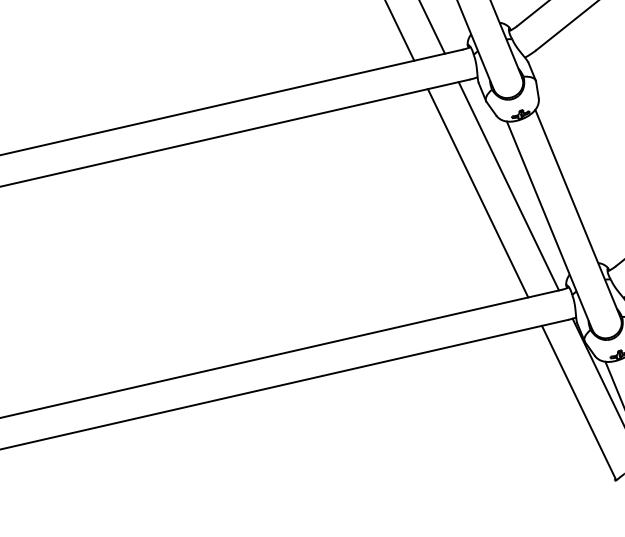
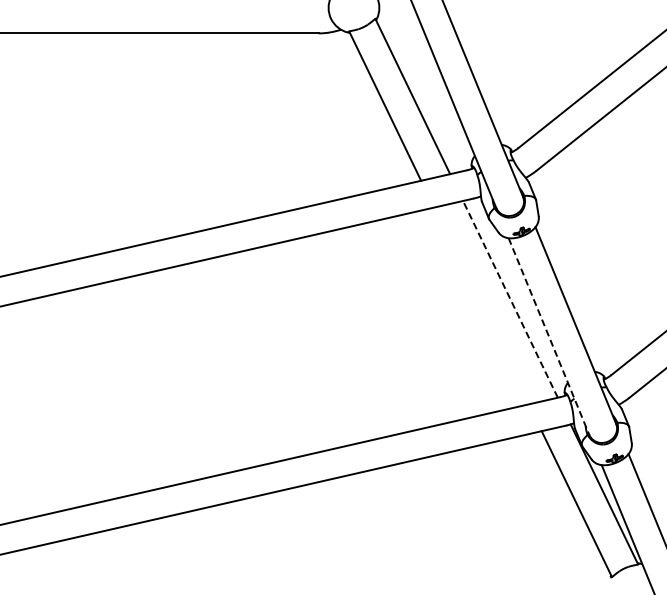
line: (508, 185) -> (510, 298), solid -> dashed
line: (478, 192) -> (481, 305), removed
line: (550, 225) -> (549, 336), solid -> dashed

